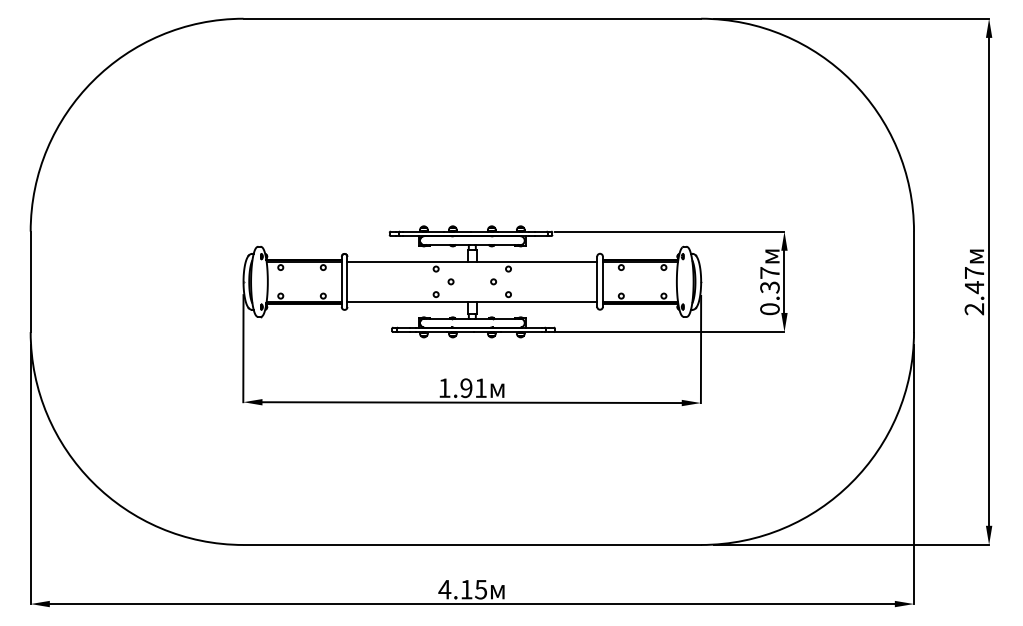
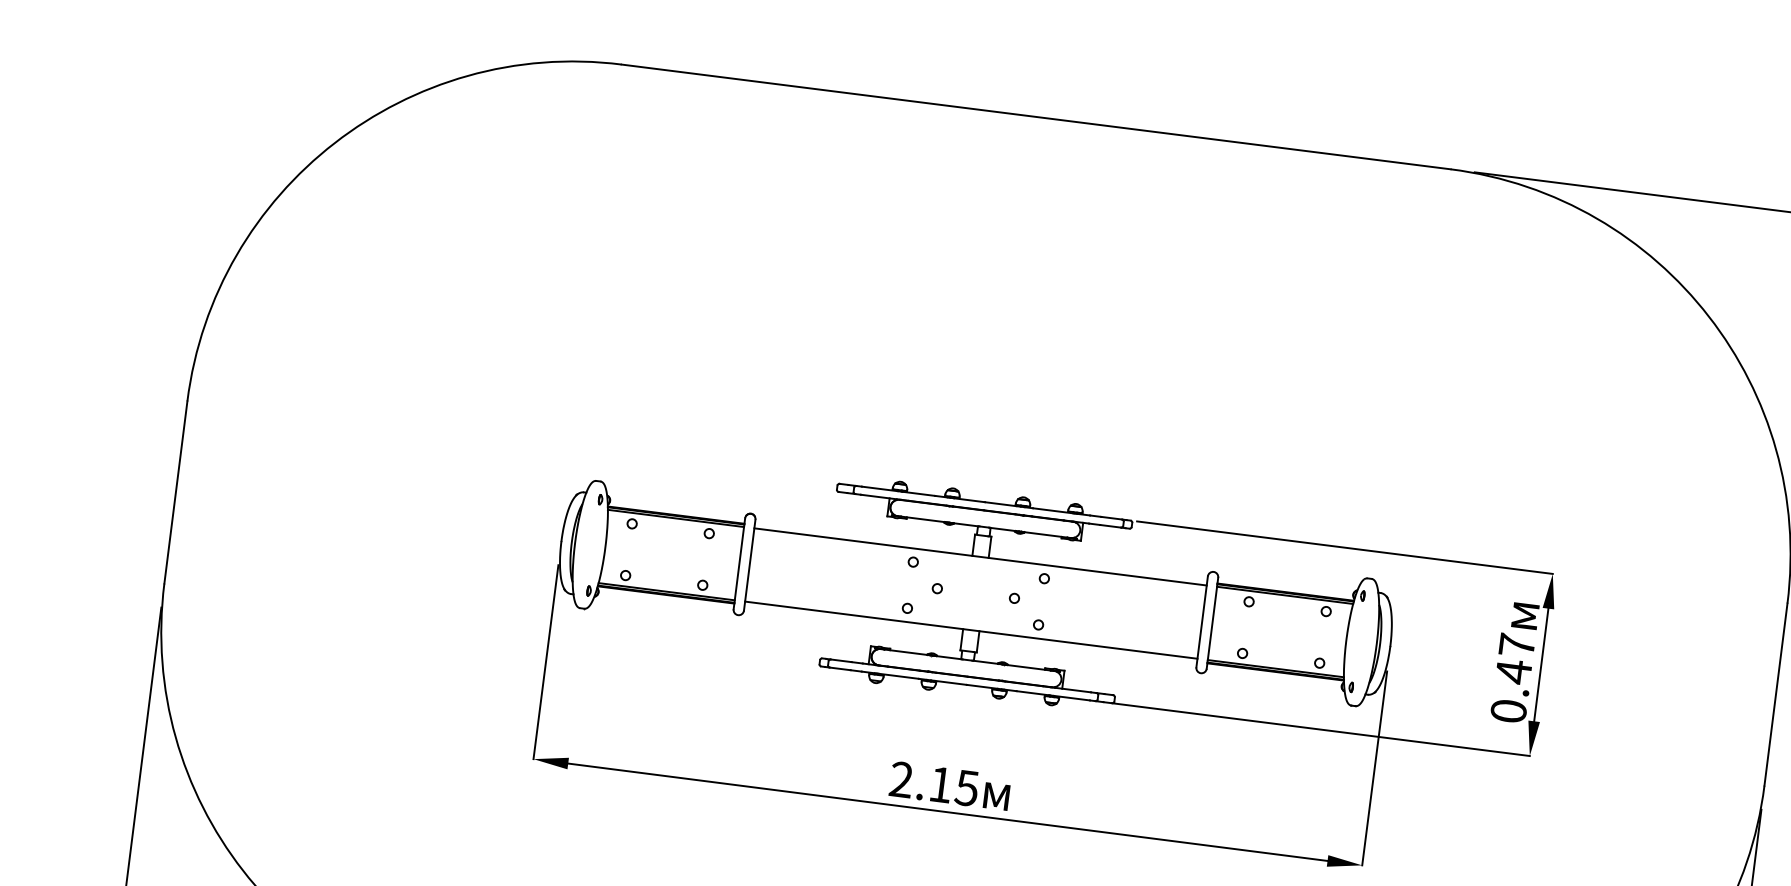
text: (769, 287) -> (1512, 671), 0.37 -> 0.47
text: (462, 388) -> (933, 784), 1.91 -> 2.15

